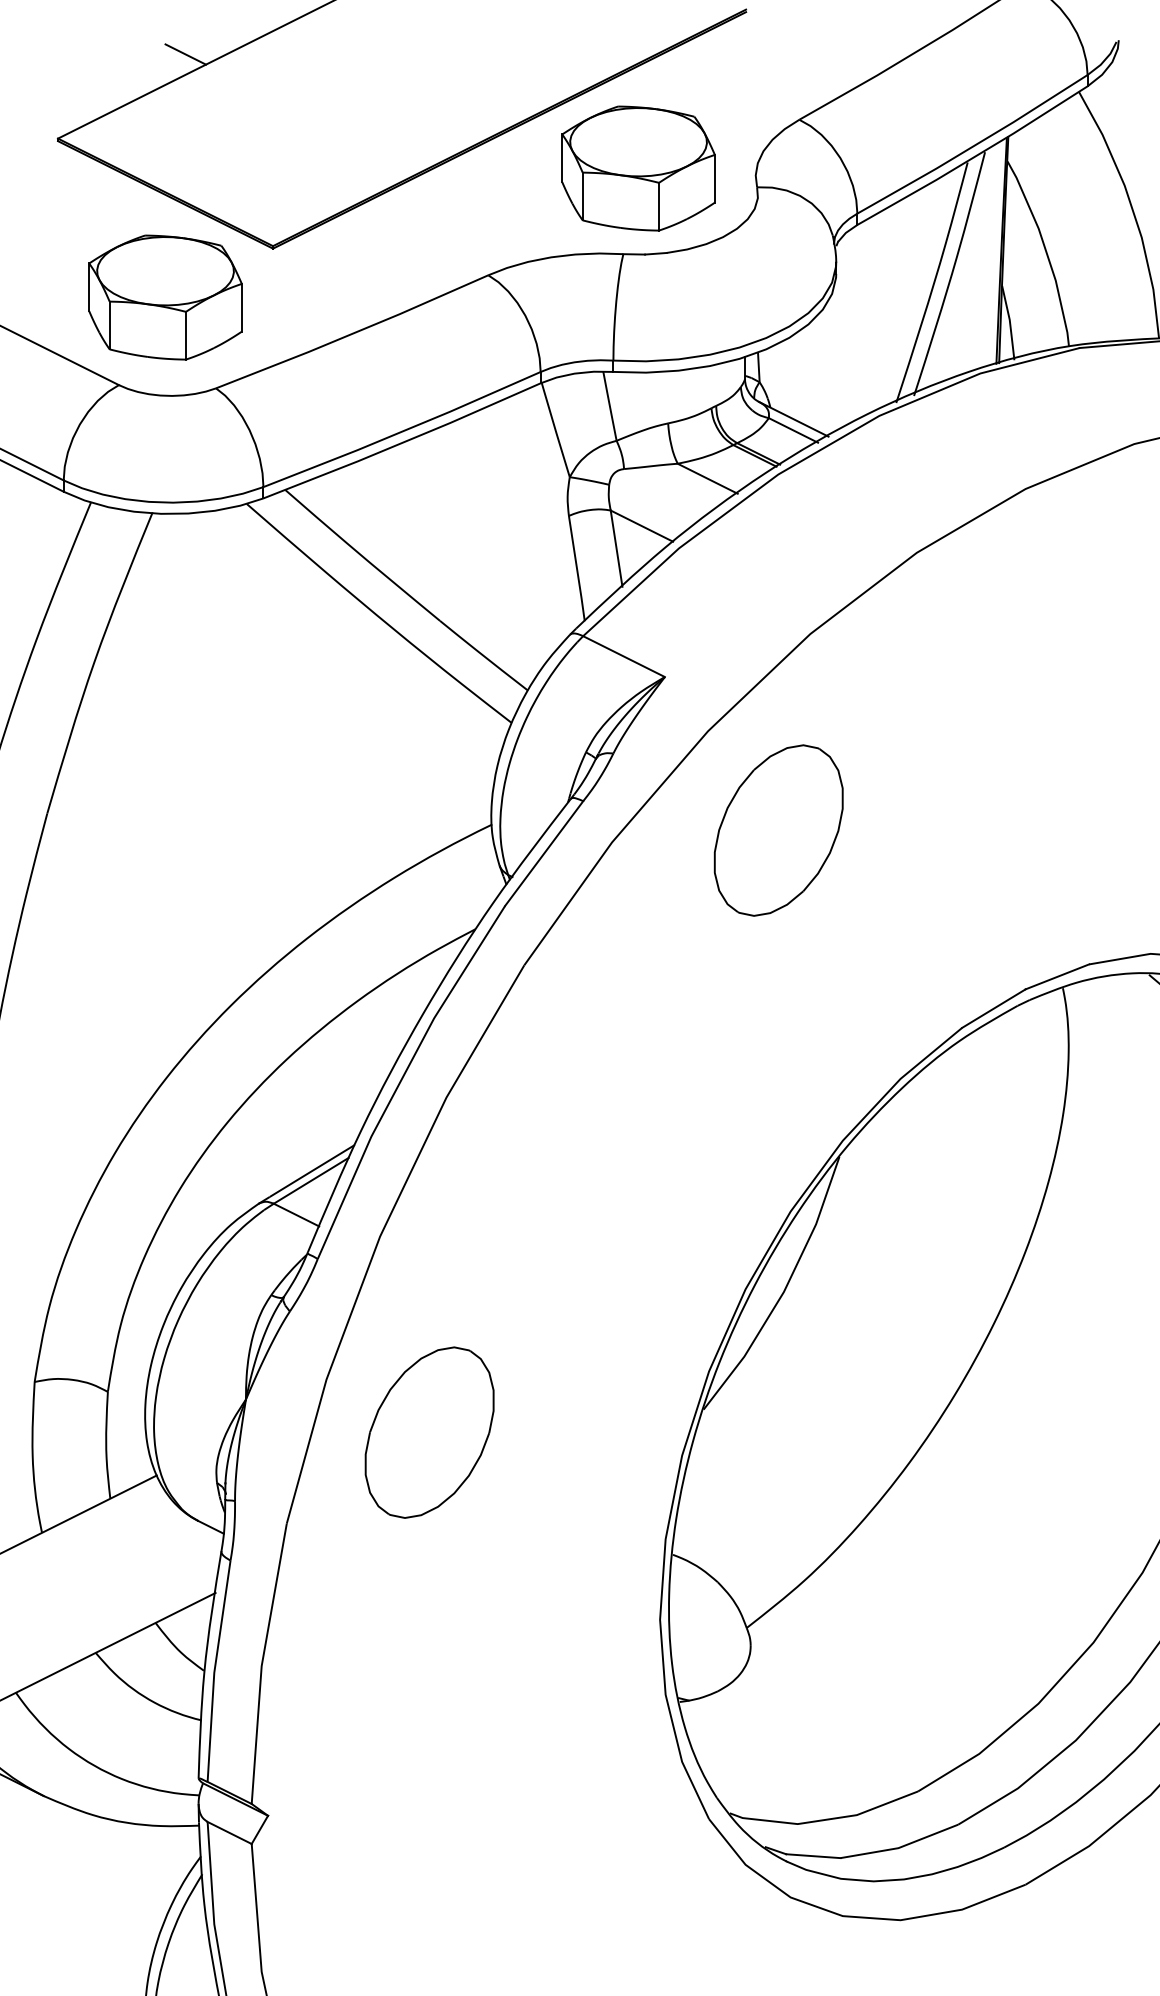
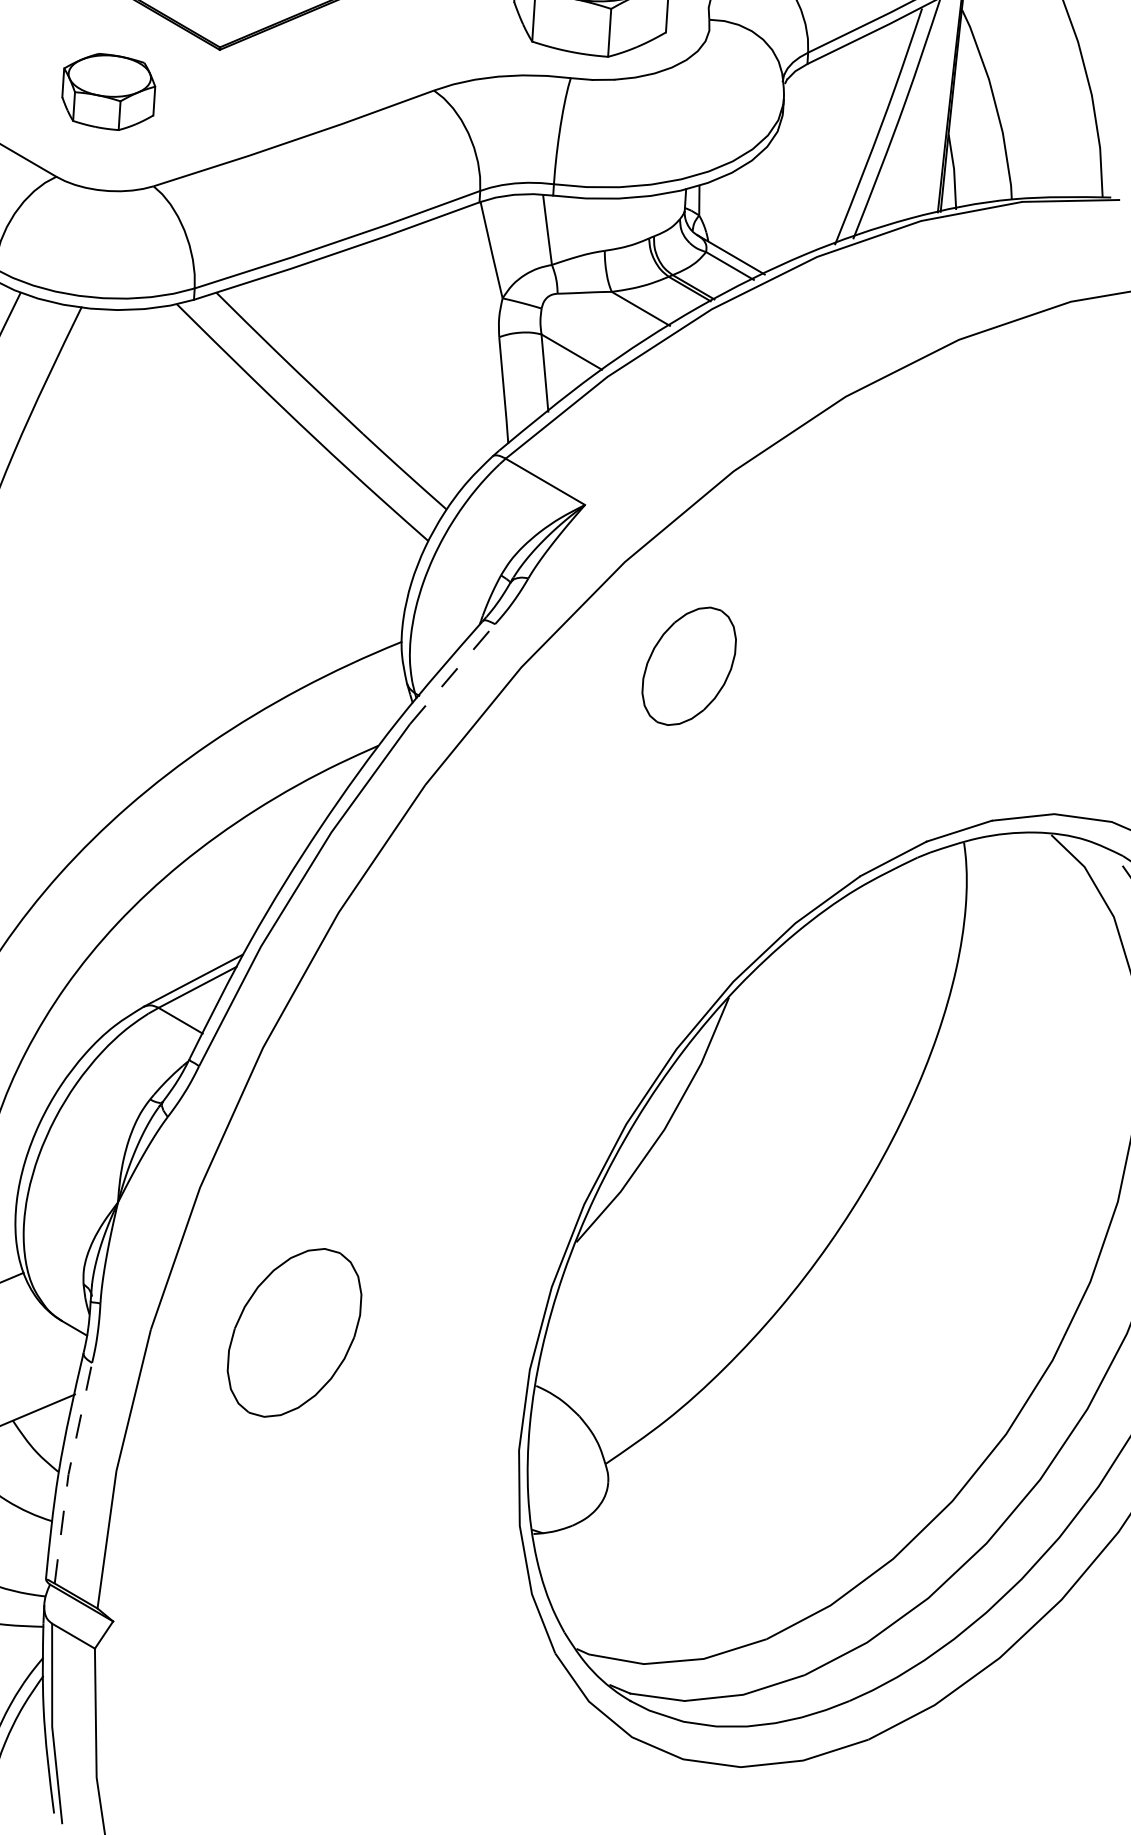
part: (165, 297) -> (108, 91), size x0.6
part: (778, 830) -> (689, 666), size x0.7
line: (544, 853) -> (452, 674), solid -> dashed
part: (429, 1432) -> (294, 1332), moved
line: (214, 1670) -> (68, 1472), solid -> dashed

